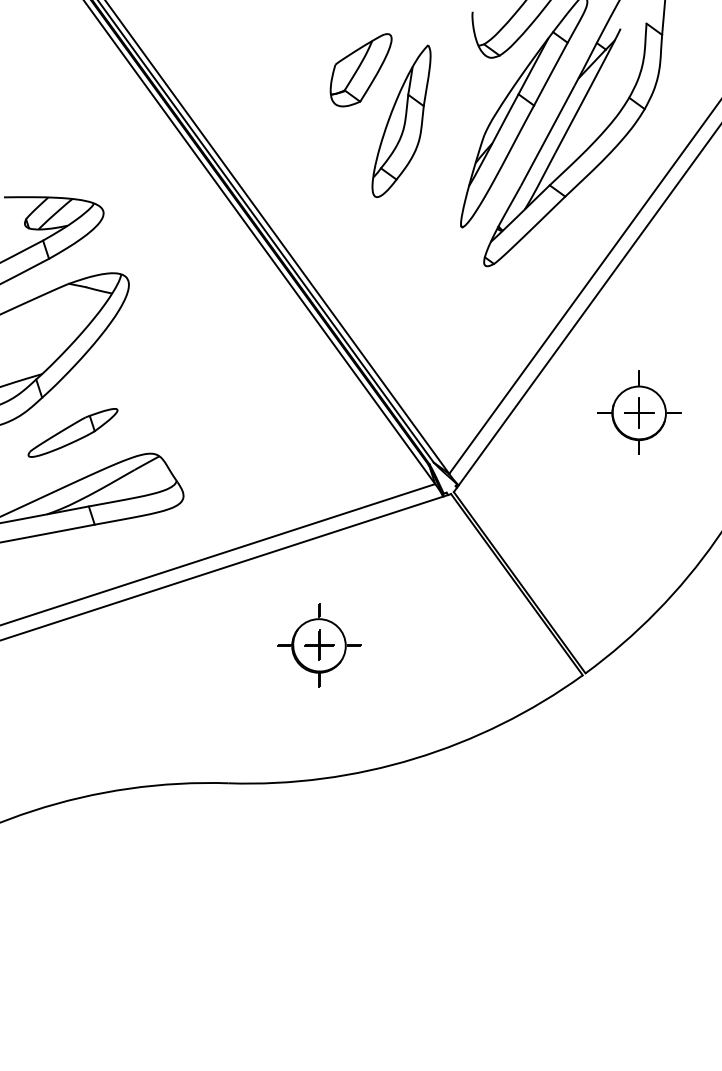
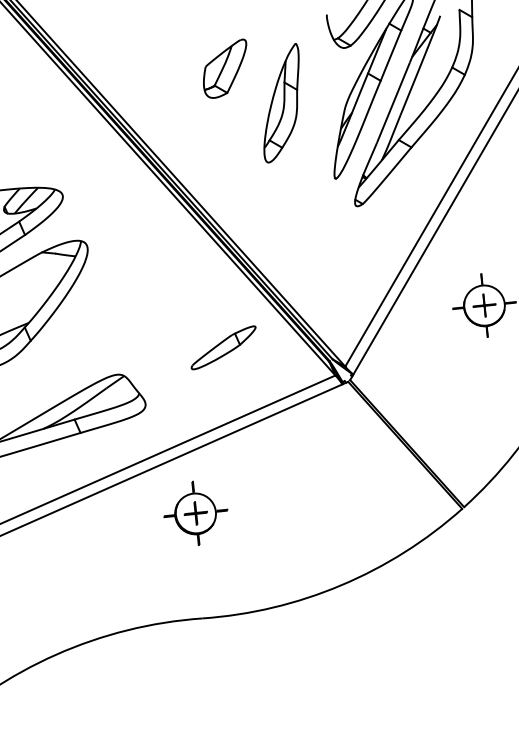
part: (360, 70) -> (225, 69), moved
part: (72, 432) -> (223, 347), moved
part: (319, 645) -> (195, 513), moved

